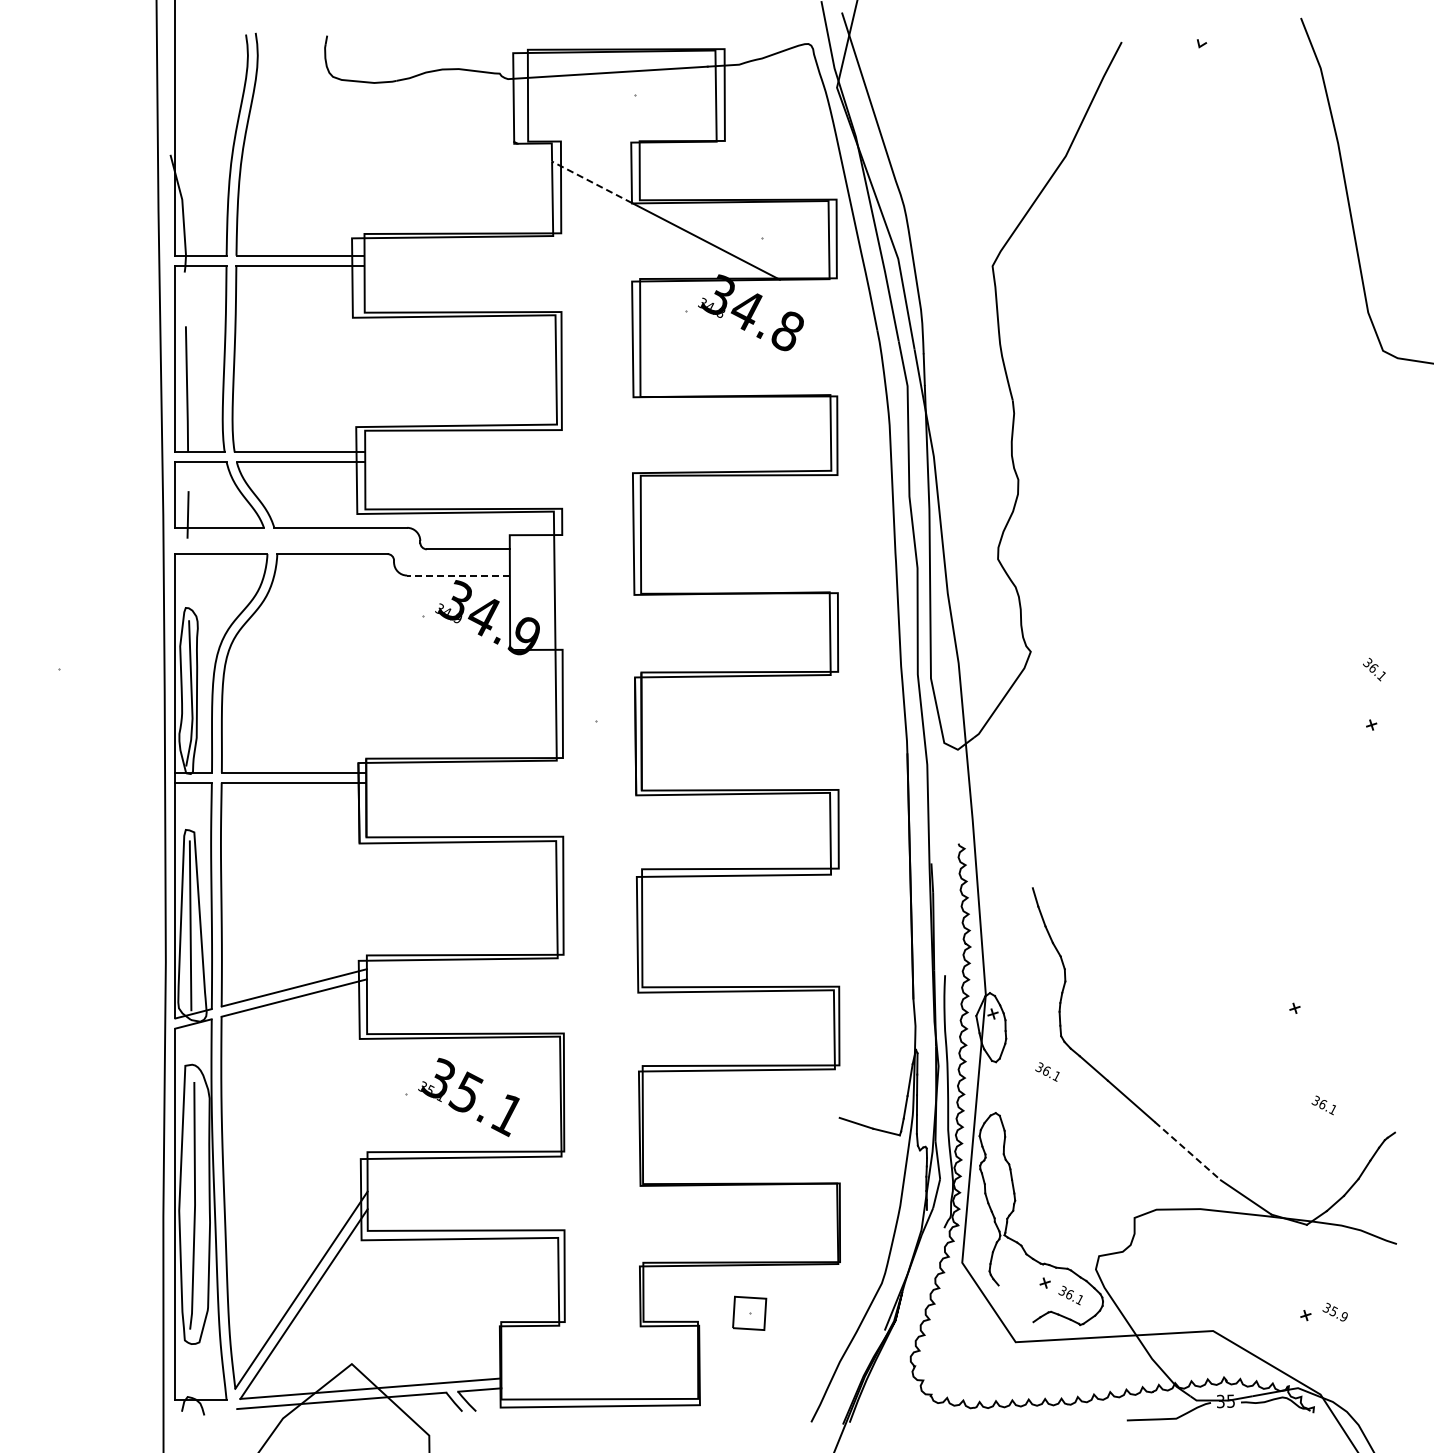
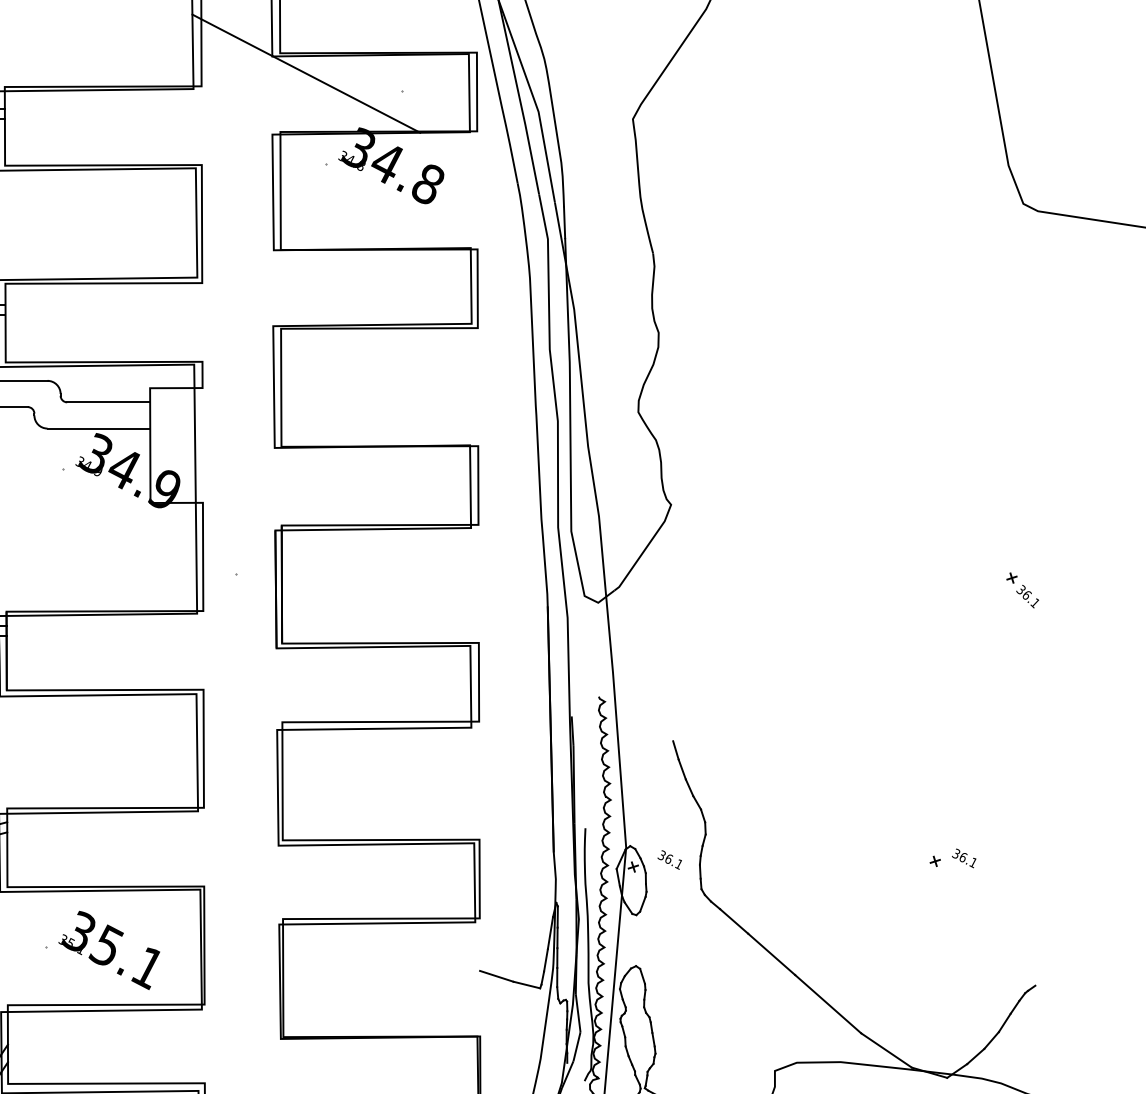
line: (591, 182) -> (231, 35), dashed -> solid
line: (458, 575) -> (98, 428), dashed -> solid
text: (1374, 669) -> (1027, 596), moved
text: (1047, 1071) -> (669, 859), moved
text: (1323, 1105) -> (963, 858), moved
line: (1188, 1151) -> (828, 1004), dashed -> solid

